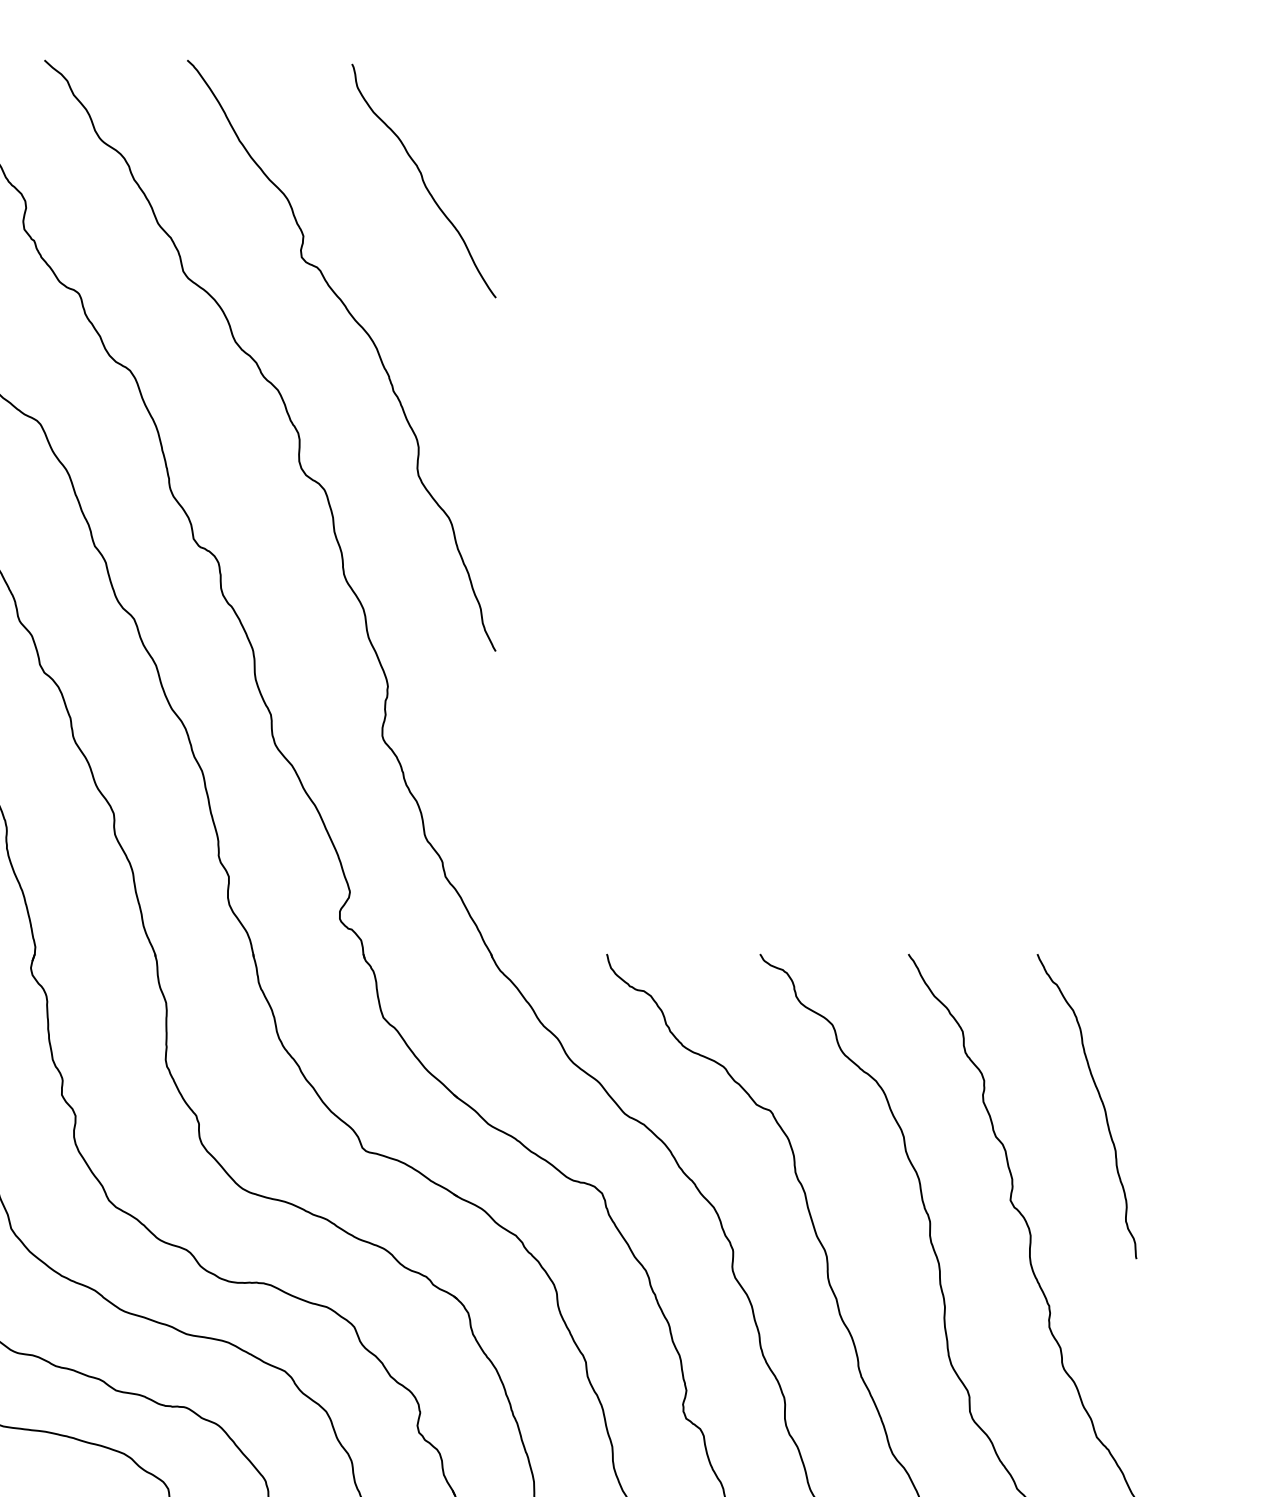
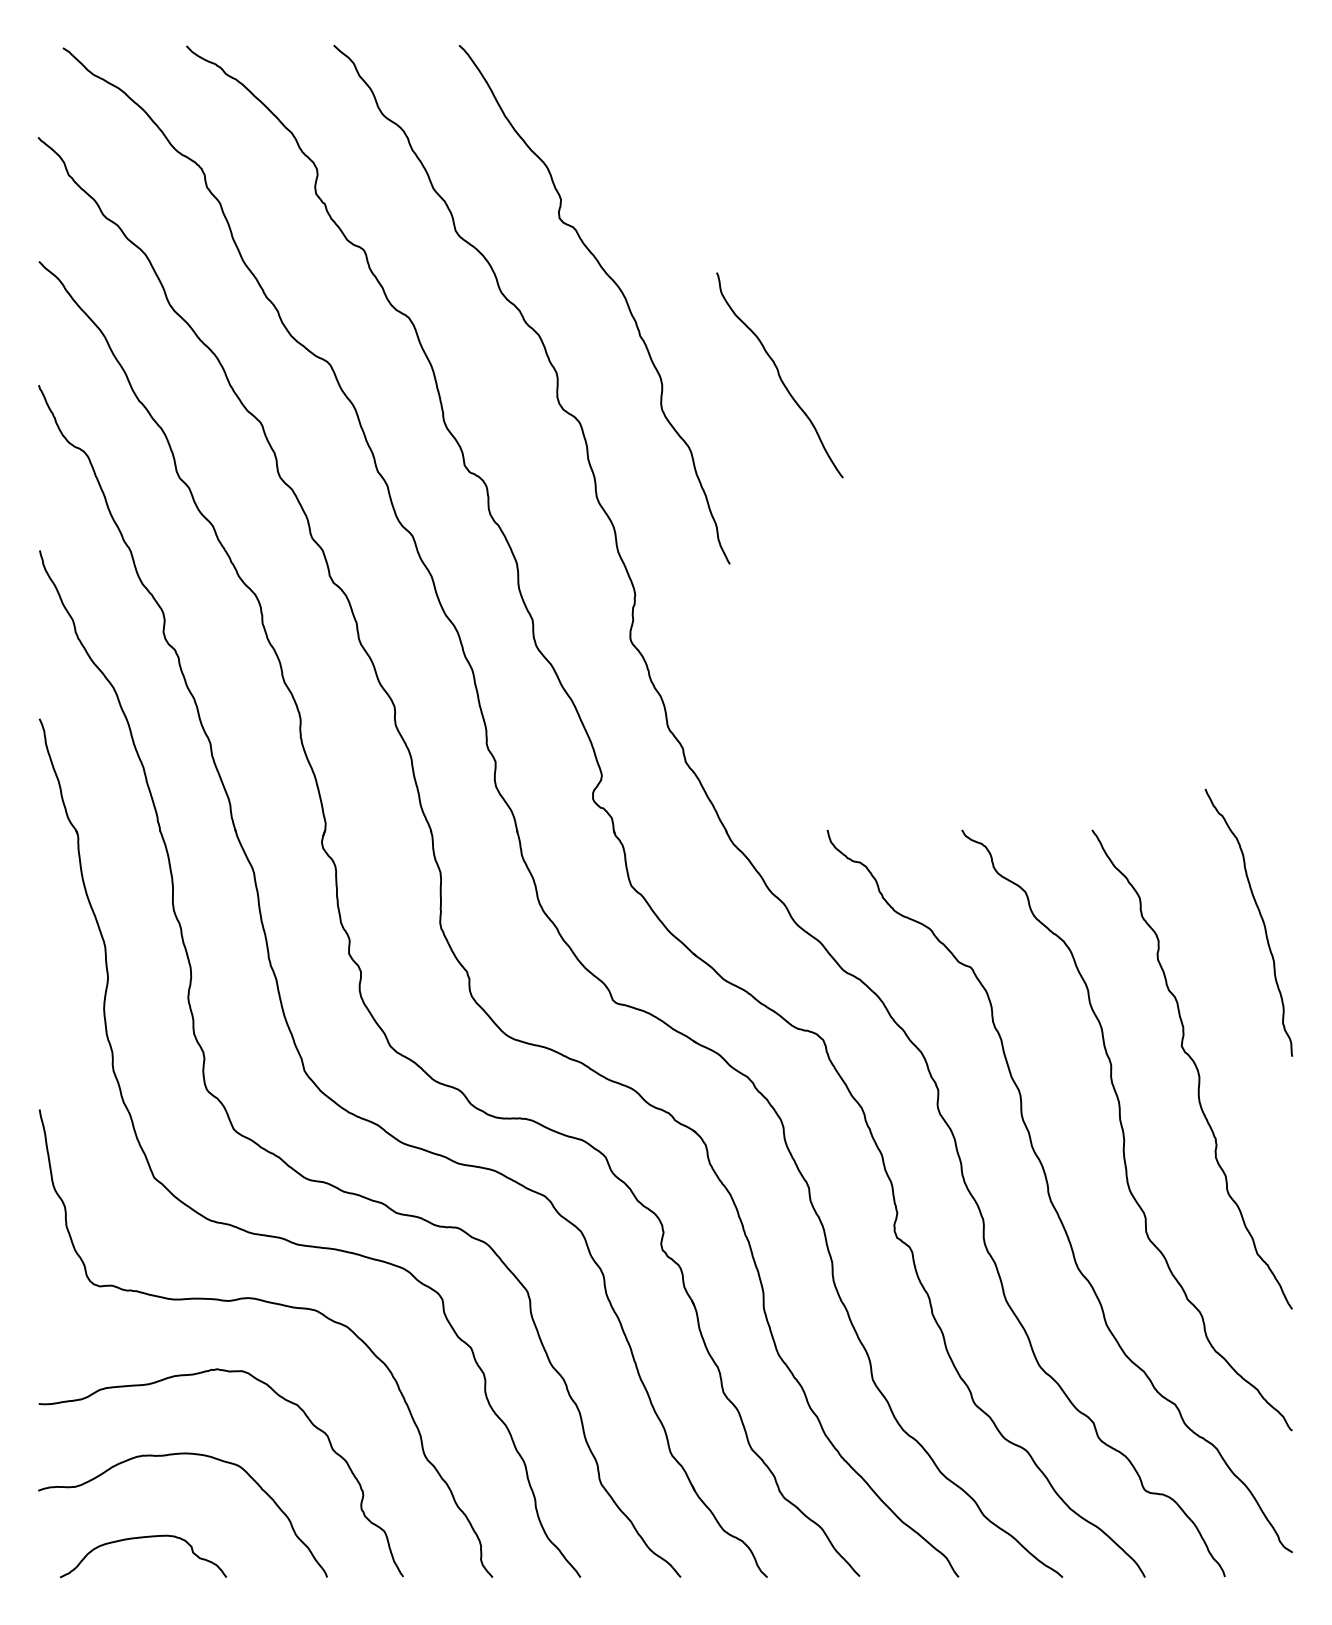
curve: (423, 181) -> (779, 375), moved
curve: (1100, 1100) -> (1260, 917), moved

